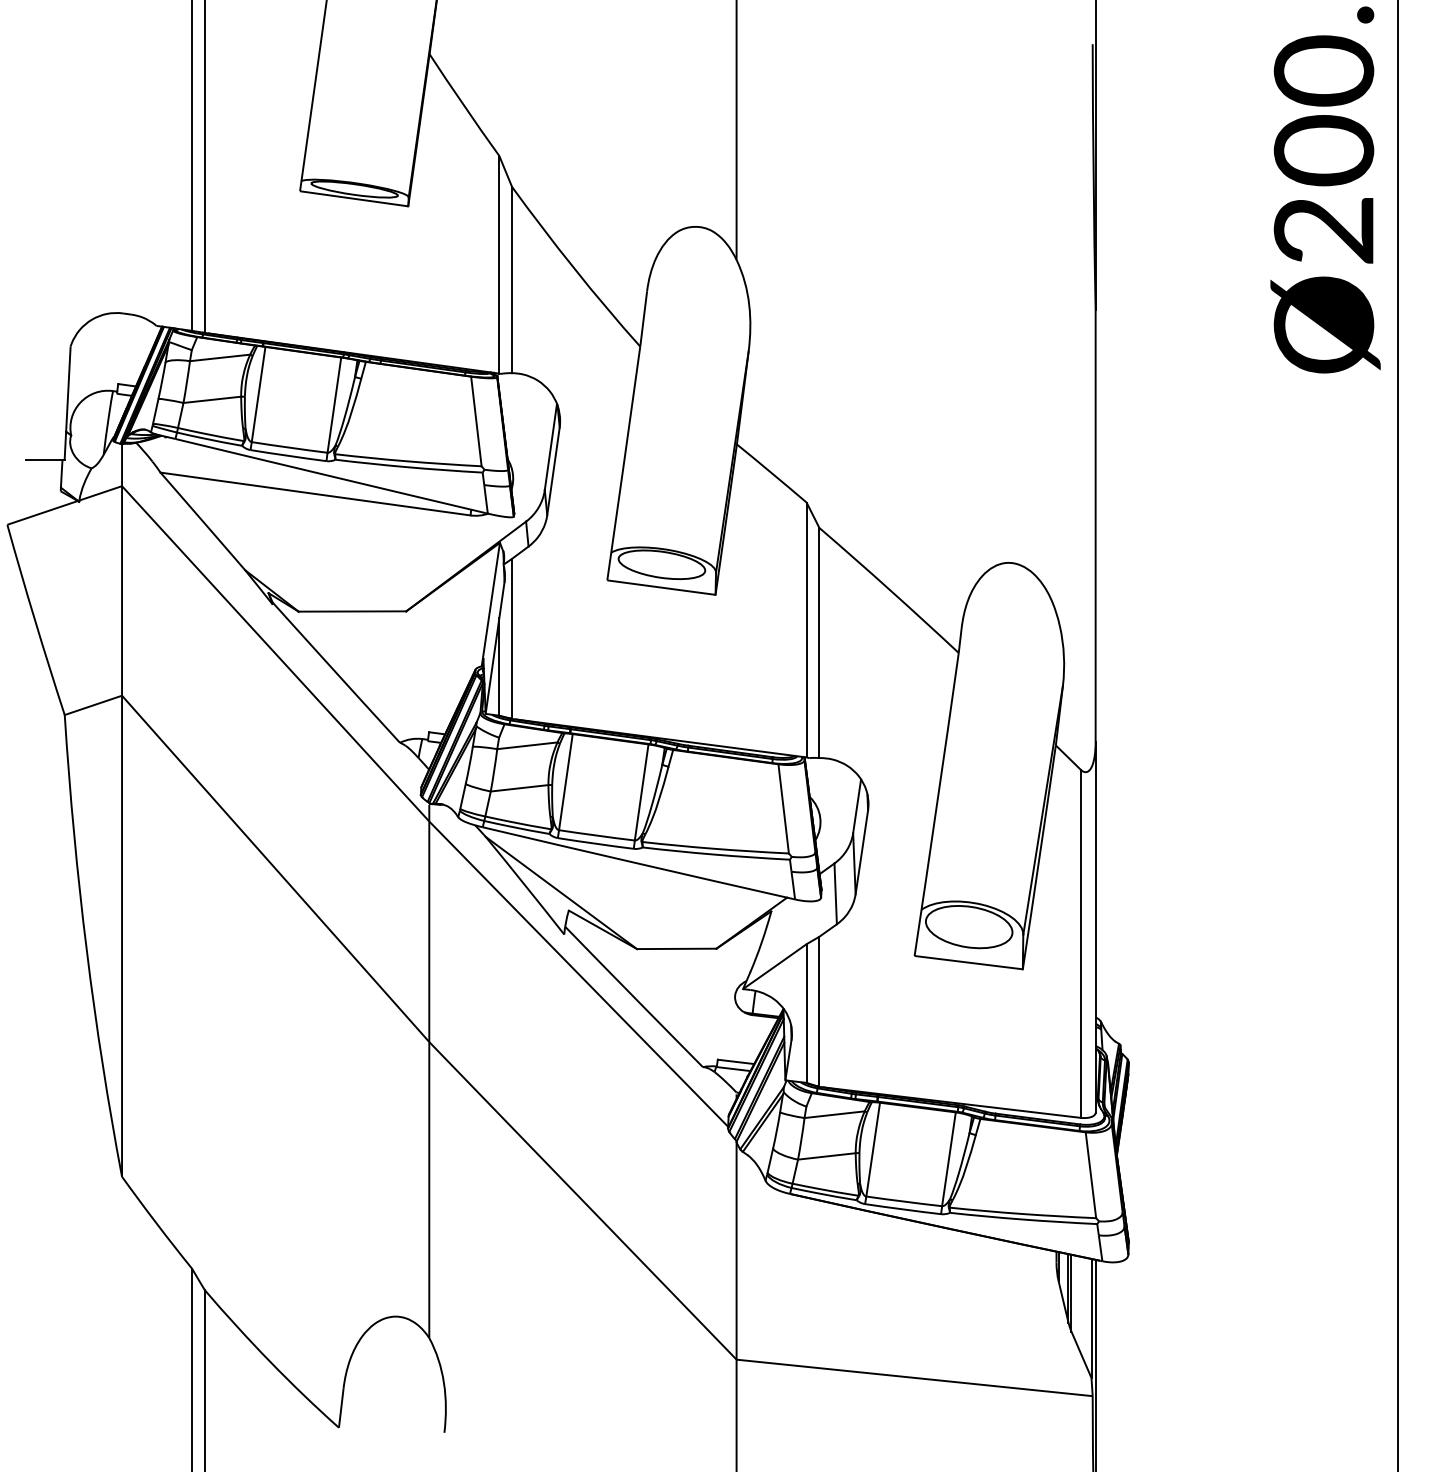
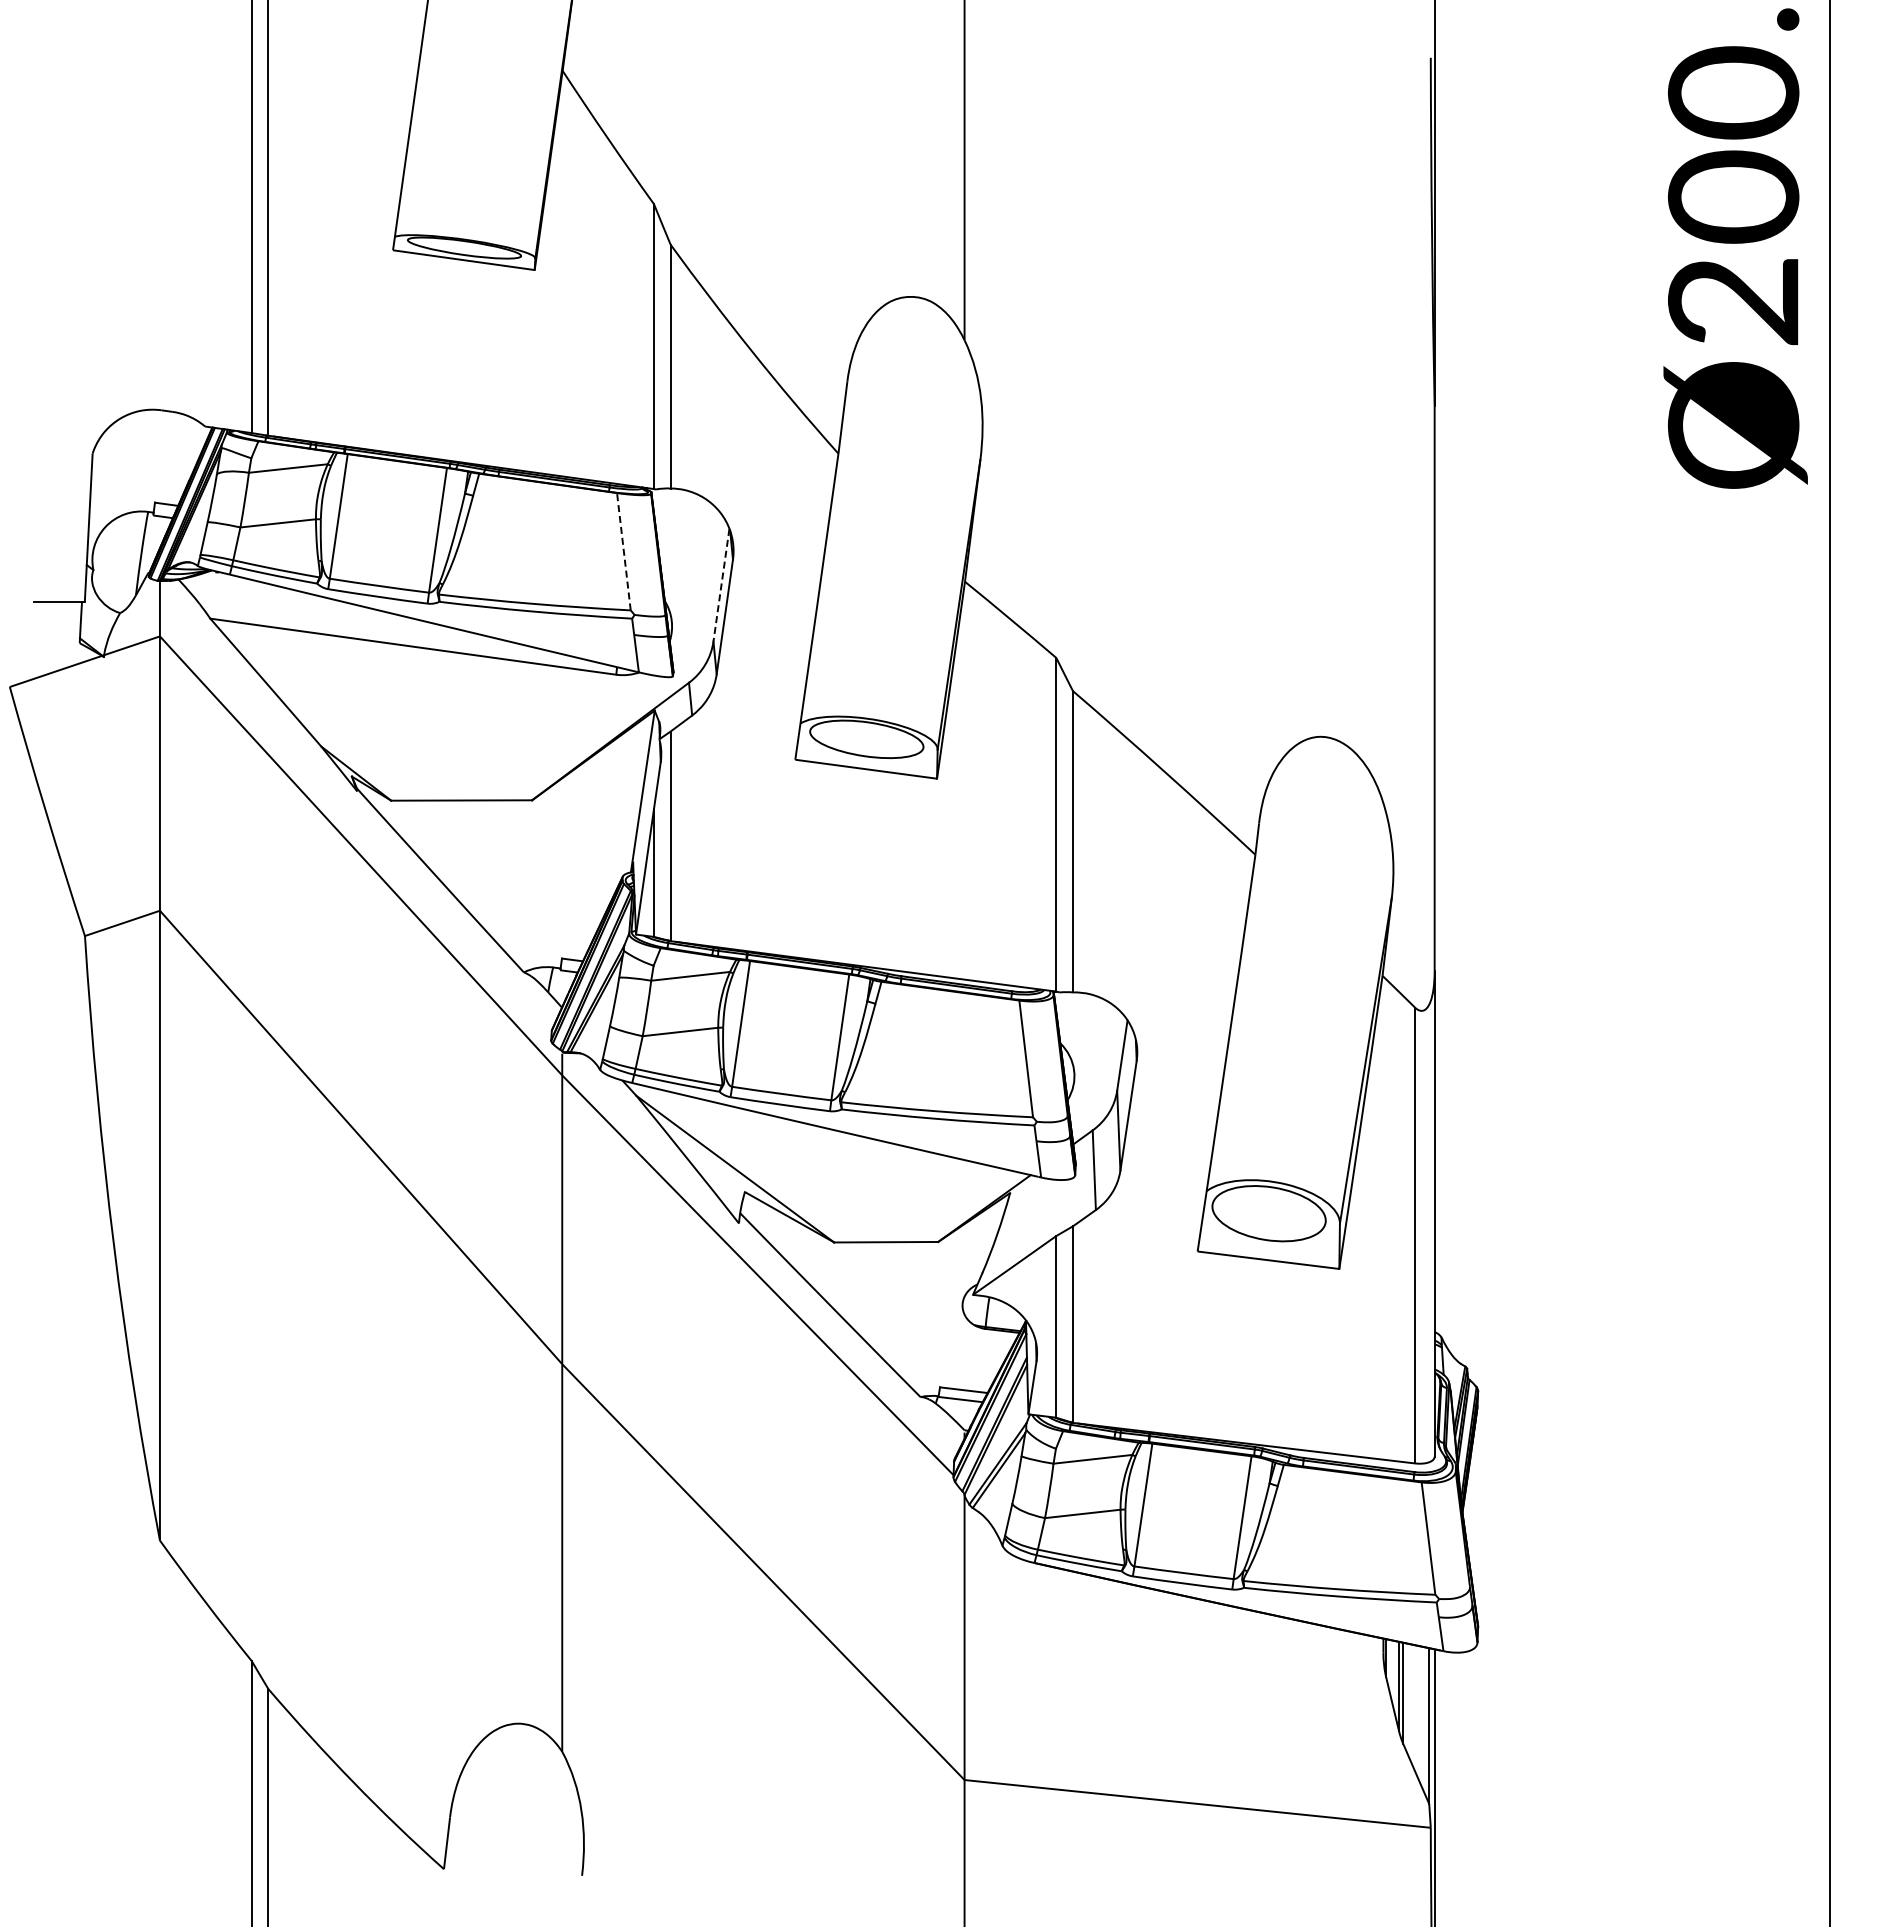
line: (476, 421) -> (623, 551), solid -> dashed
line: (550, 447) -> (721, 585), solid -> dashed

